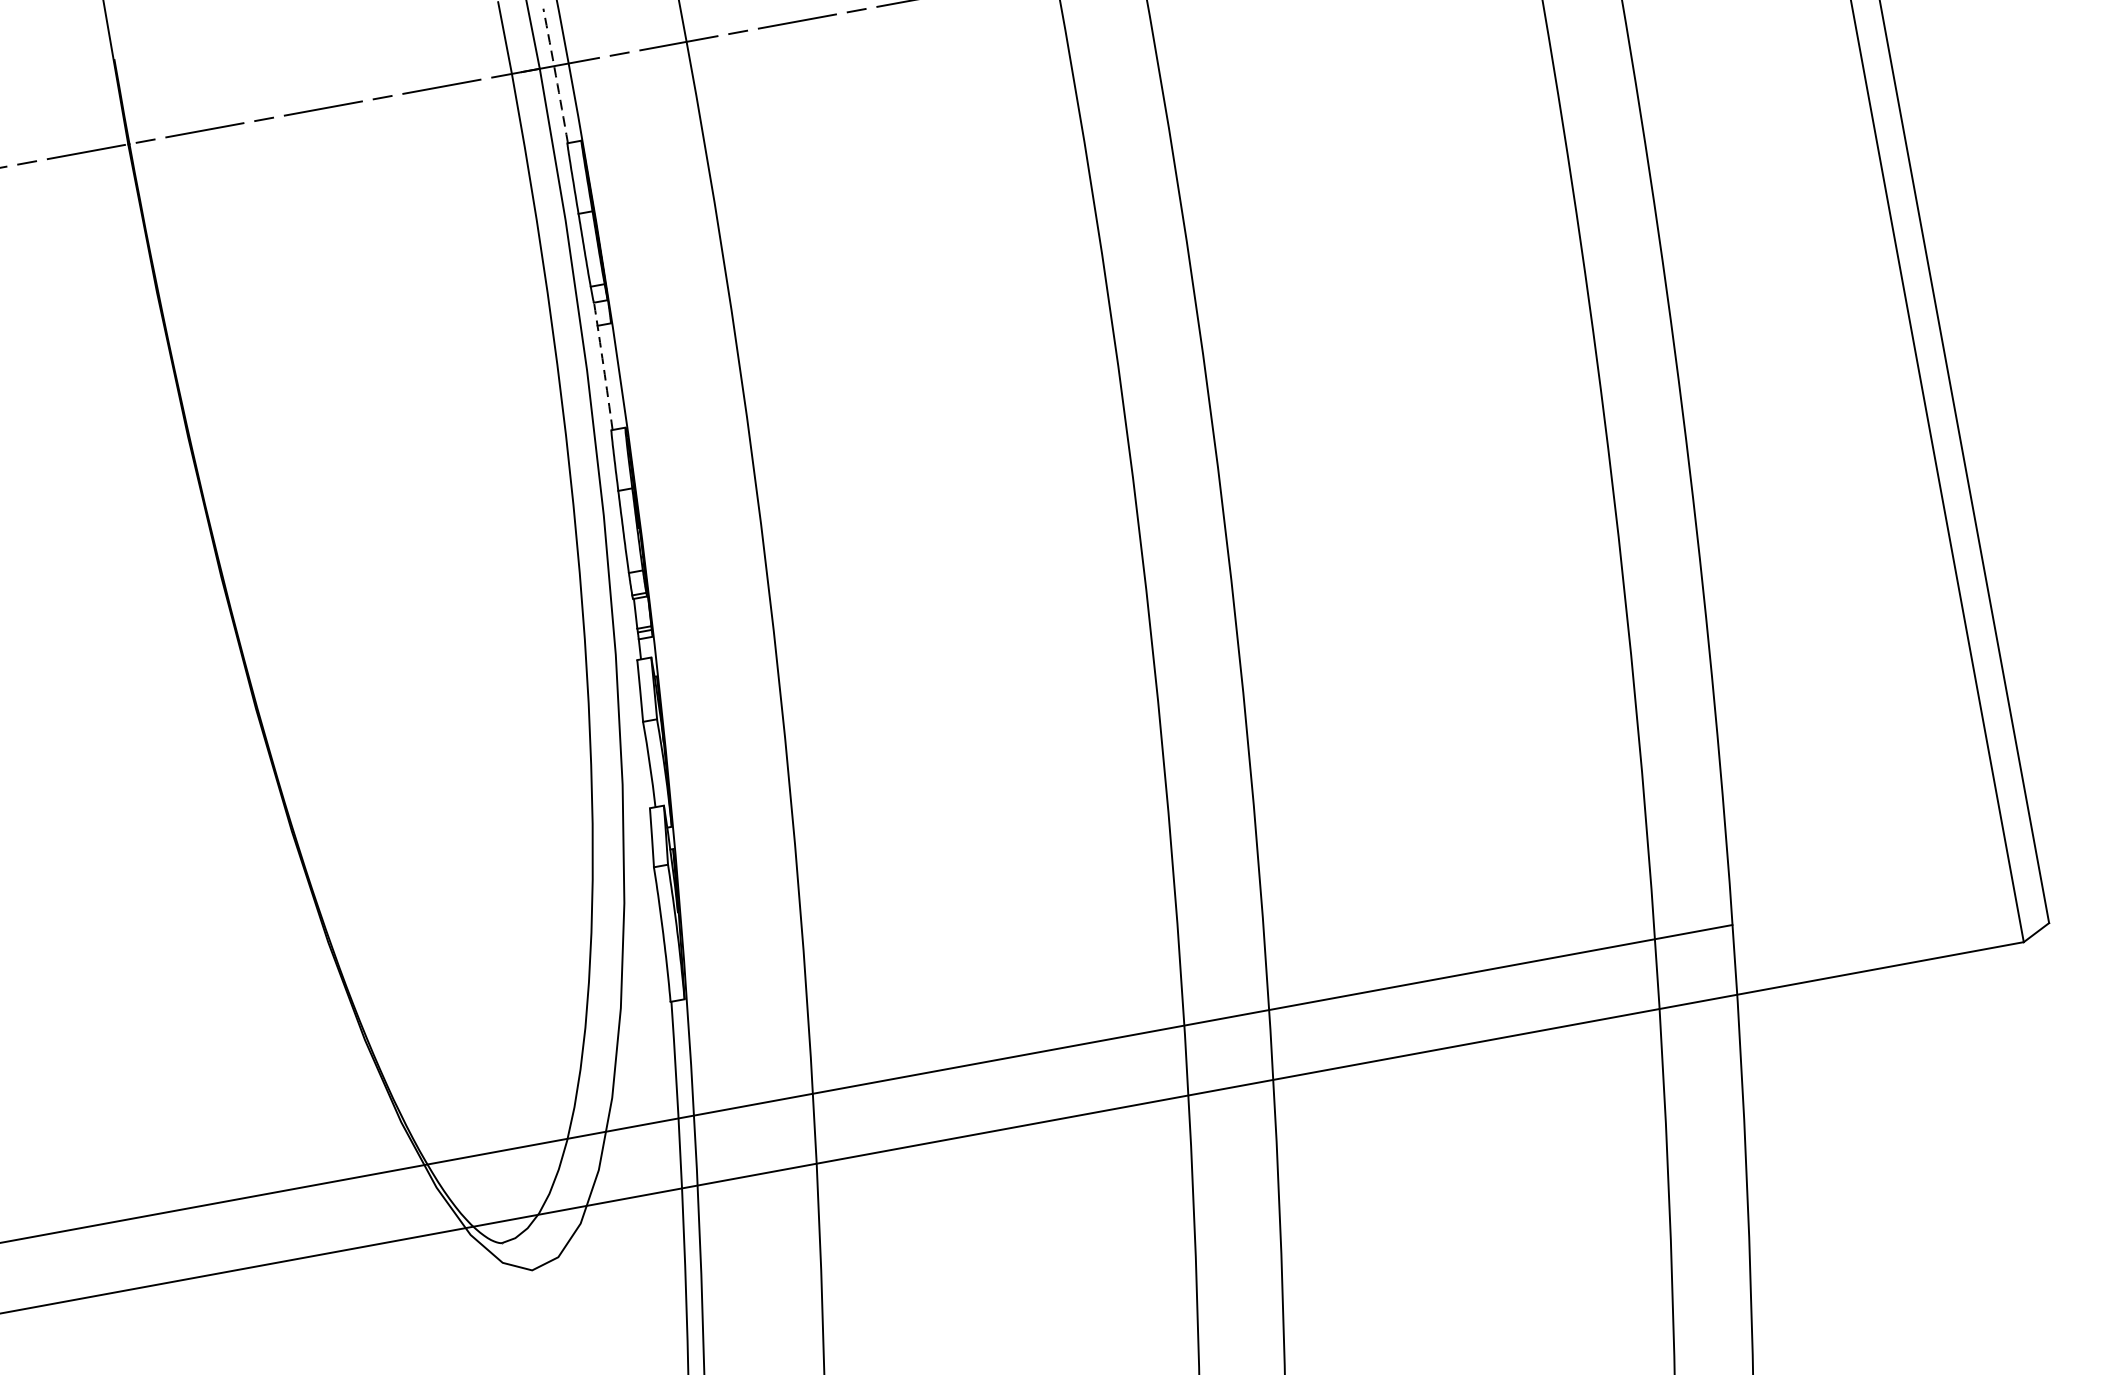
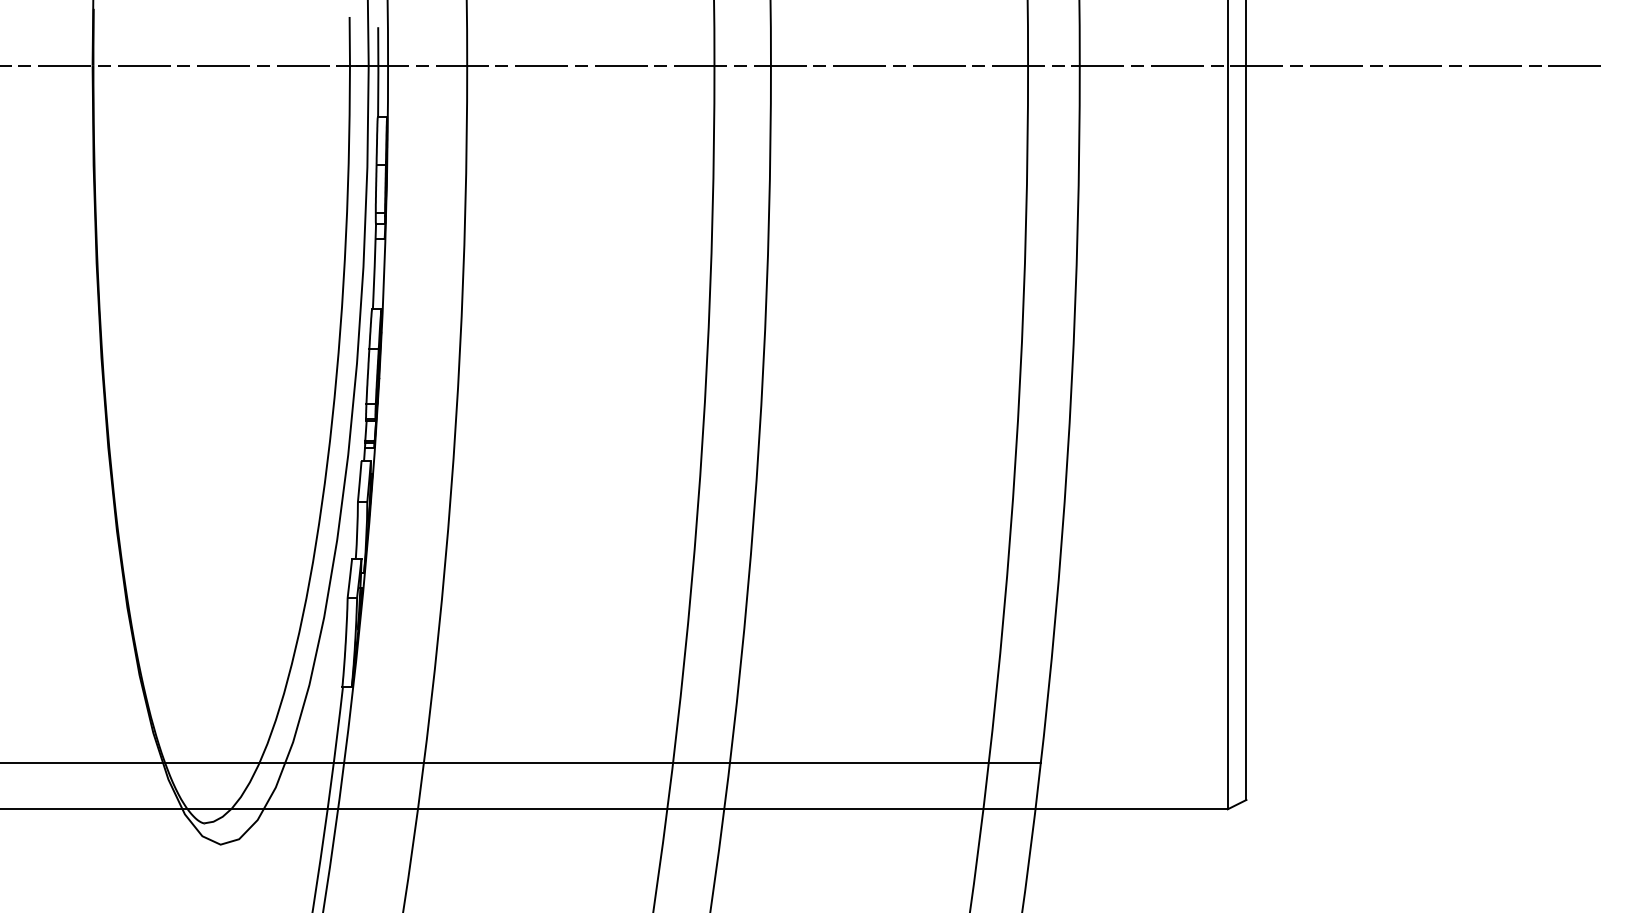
arc: (556, 76) -> (378, 72), dashed -> solid
arc: (603, 366) -> (374, 266), dashed -> solid

